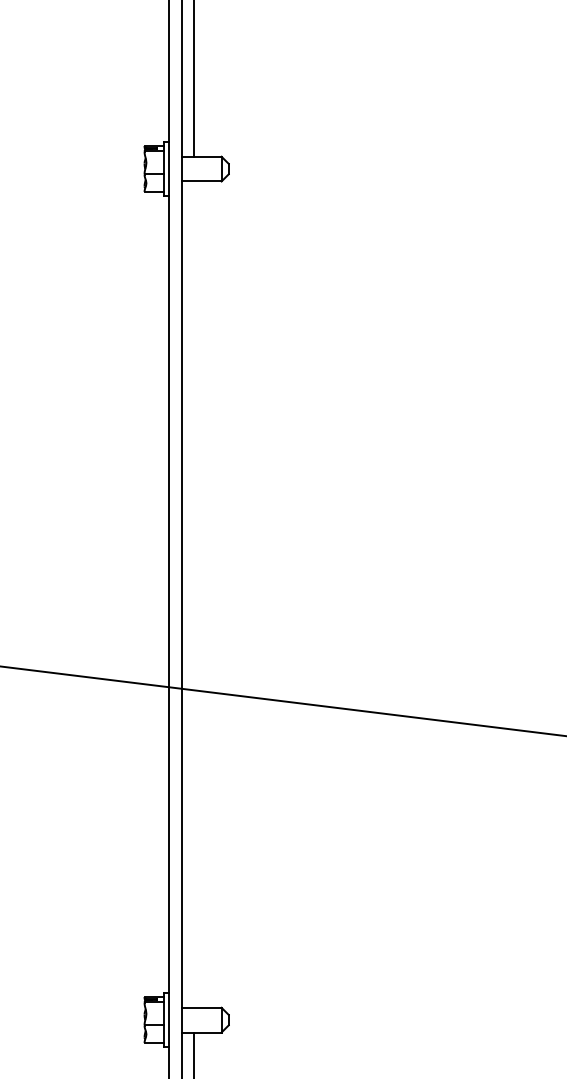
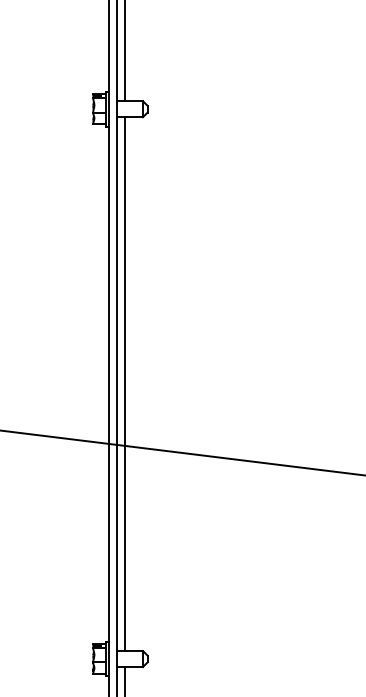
line: (194, 595) -> (125, 384), added

